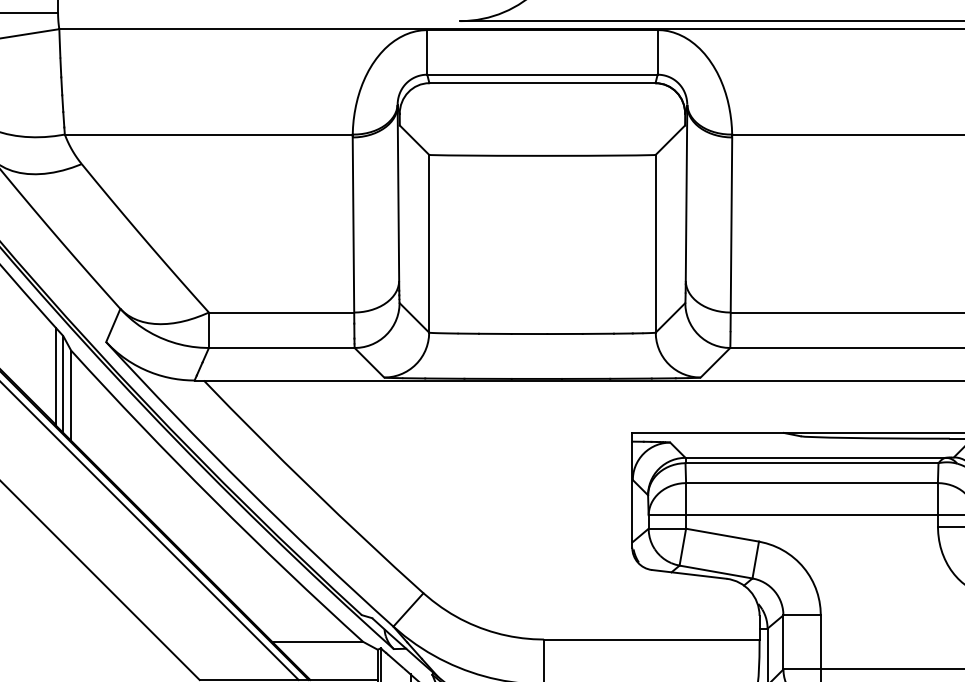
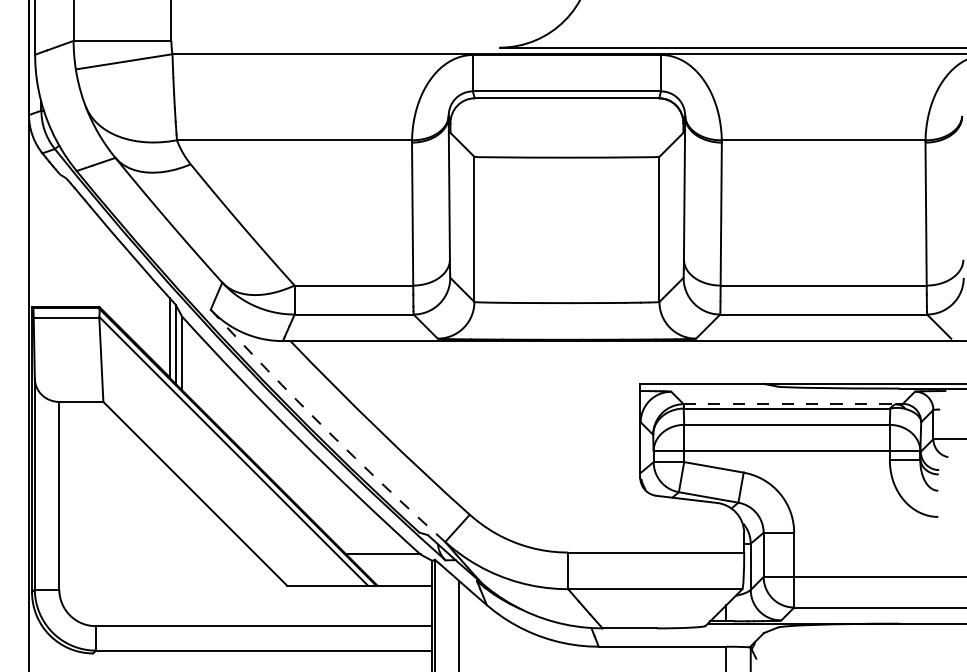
line: (816, 458) -> (790, 404), solid -> dashed
arc: (246, 487) -> (325, 428), solid -> dashed

